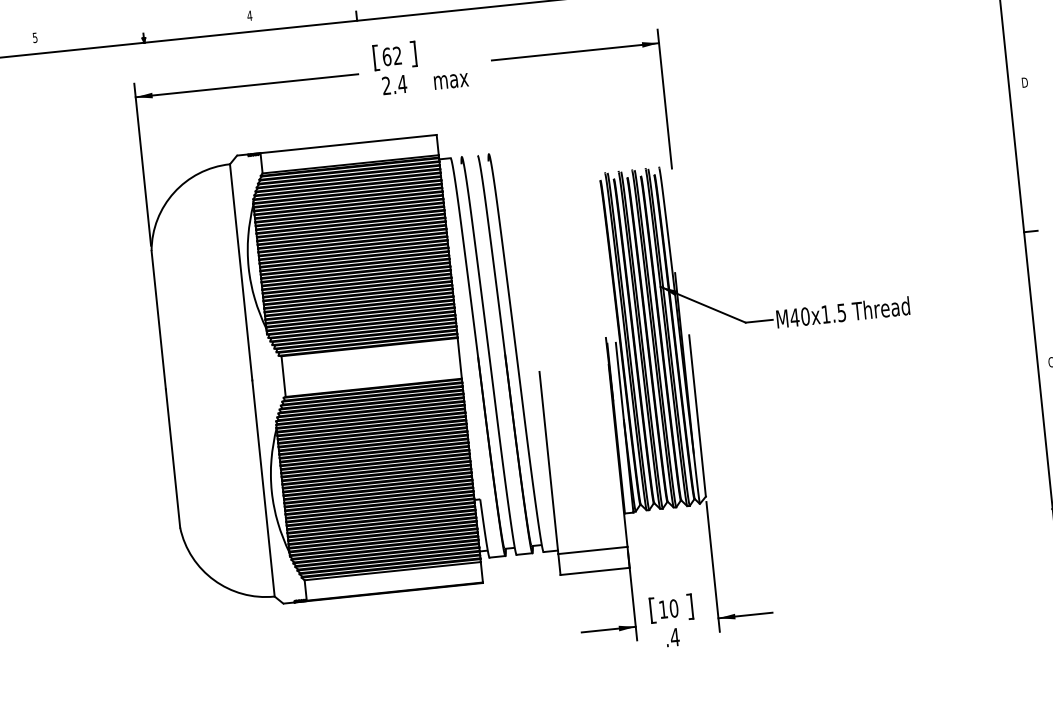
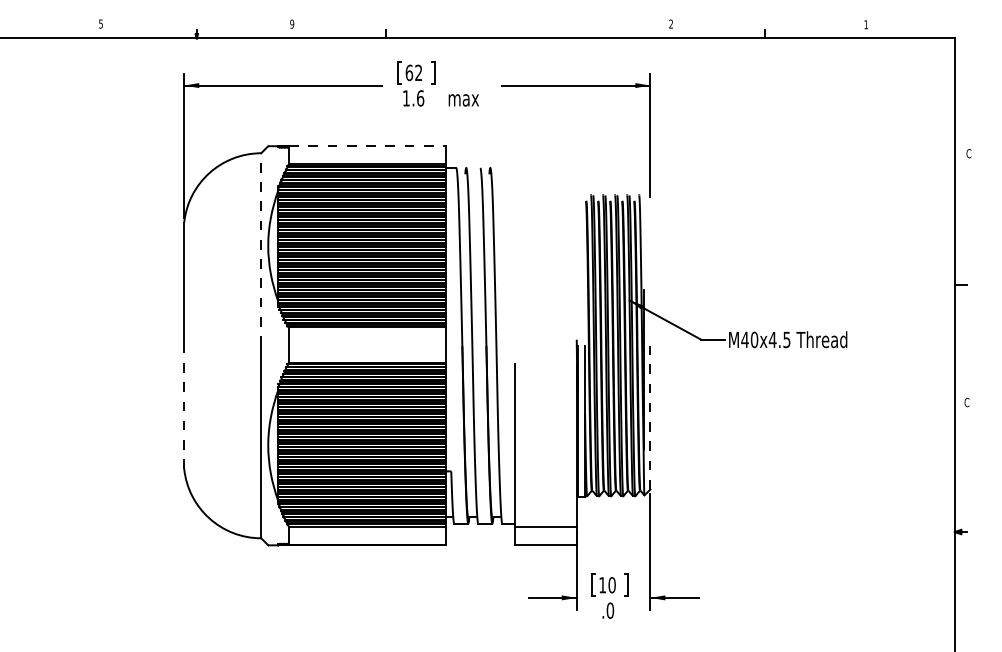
text: (250, 15) -> (292, 23), 4 -> 9
text: (1024, 82) -> (968, 153), D -> C
text: (394, 85) -> (413, 98), 2.4 -> 1.6
line: (349, 144) -> (368, 146), solid -> dashed
line: (241, 272) -> (261, 249), solid -> dashed
text: (825, 314) -> (772, 339), M40x1.5 -> M40x4.5
line: (697, 415) -> (650, 417), solid -> dashed
line: (173, 458) -> (184, 407), solid -> dashed
text: (675, 637) -> (610, 610), .4 -> .0

